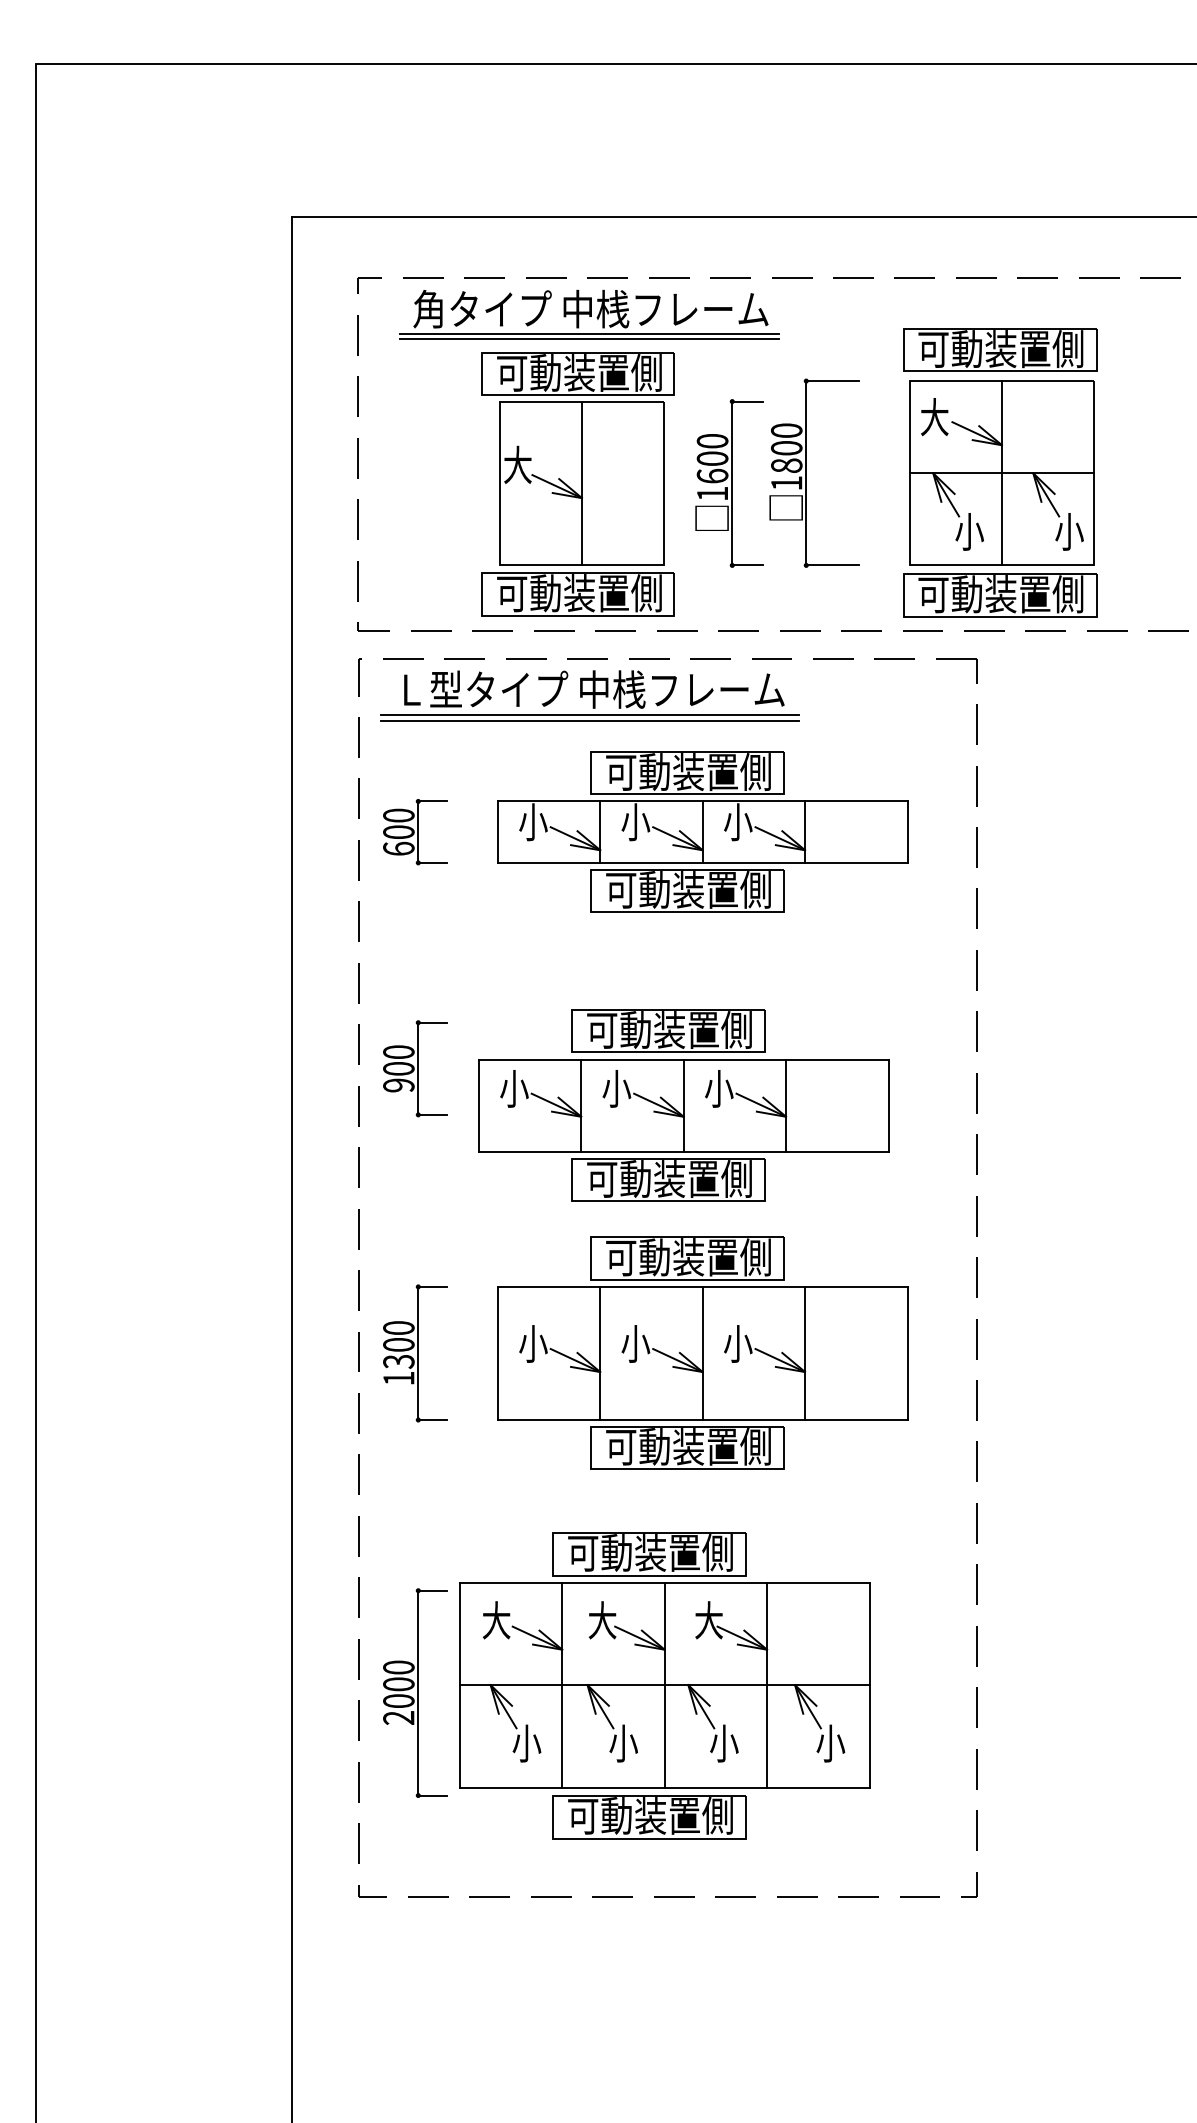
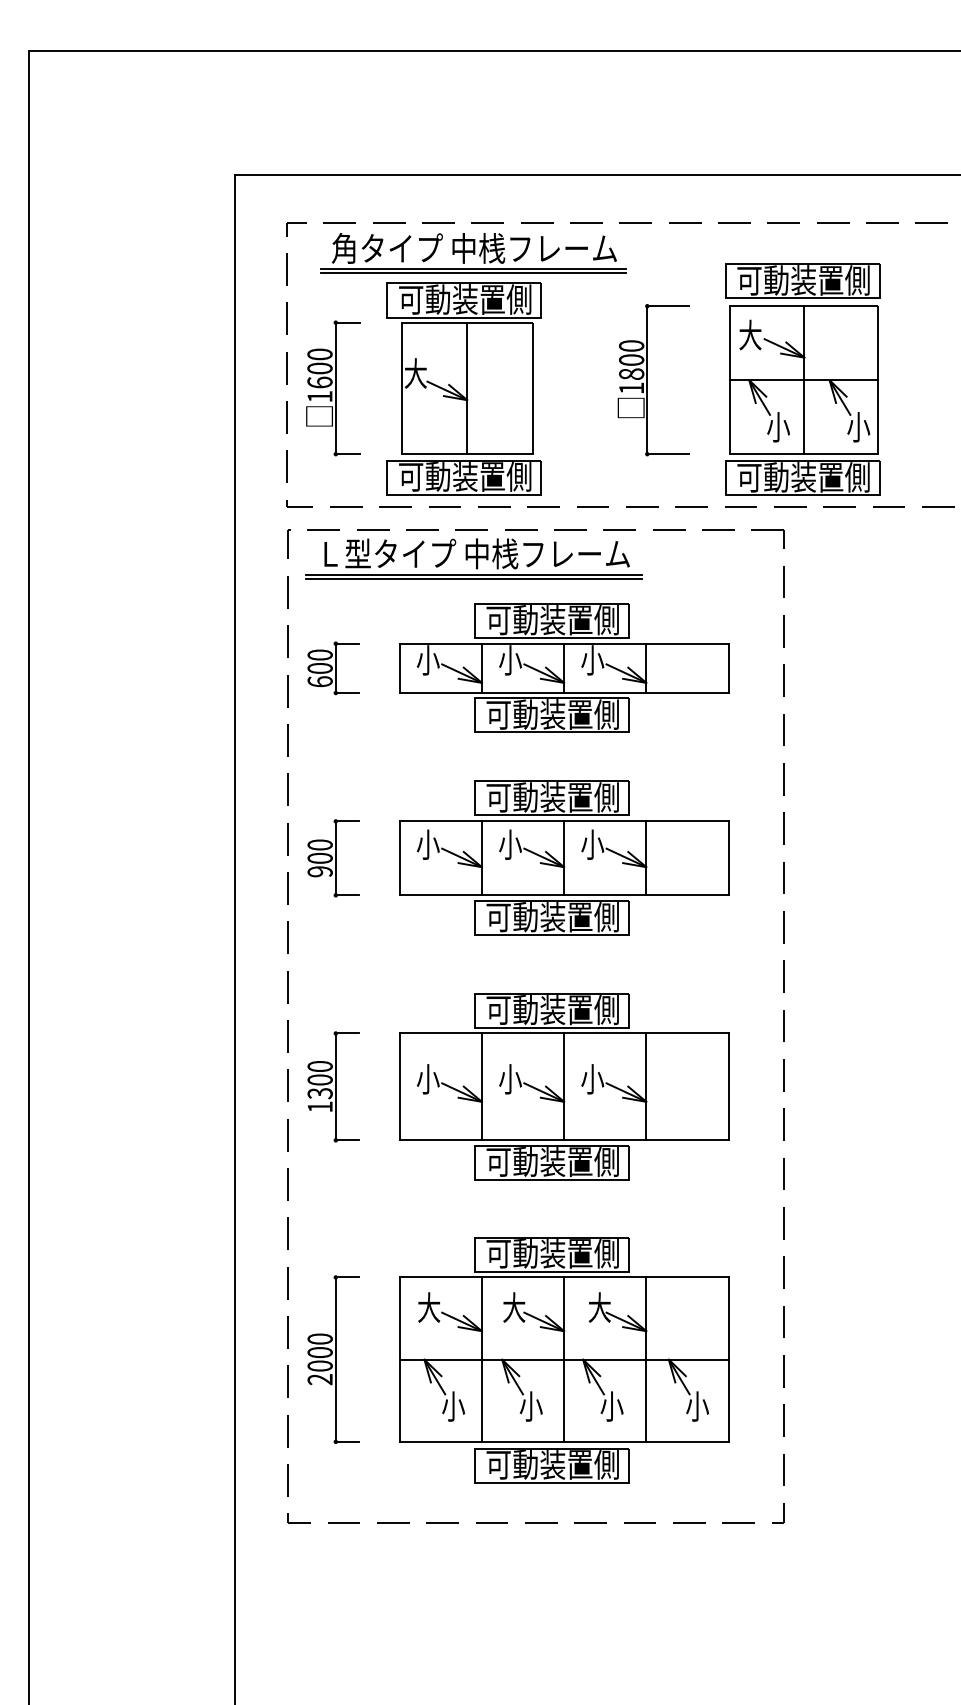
part: (729, 483) -> (333, 388), moved
part: (683, 1105) -> (564, 858), moved
part: (664, 1685) -> (564, 1359), moved

